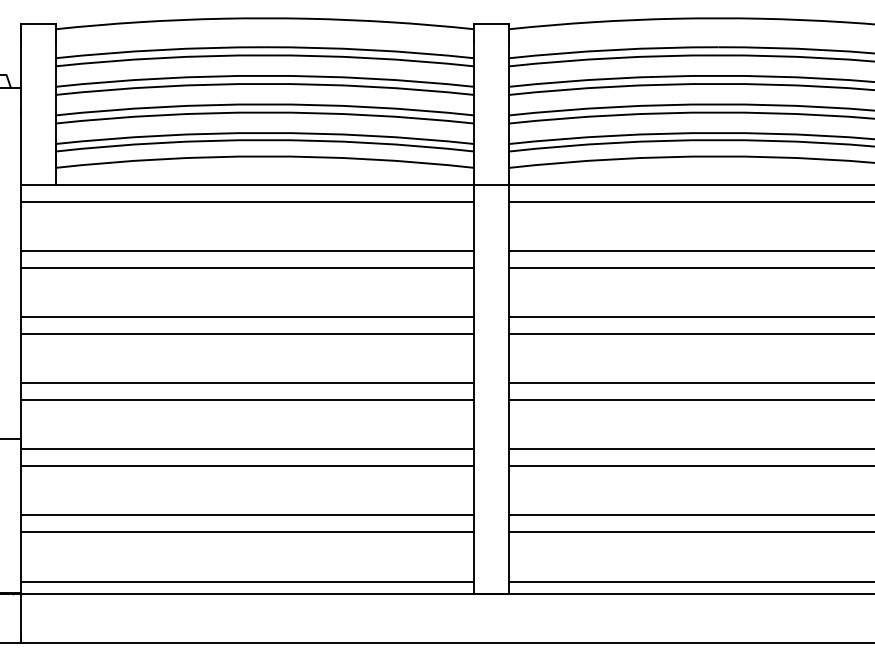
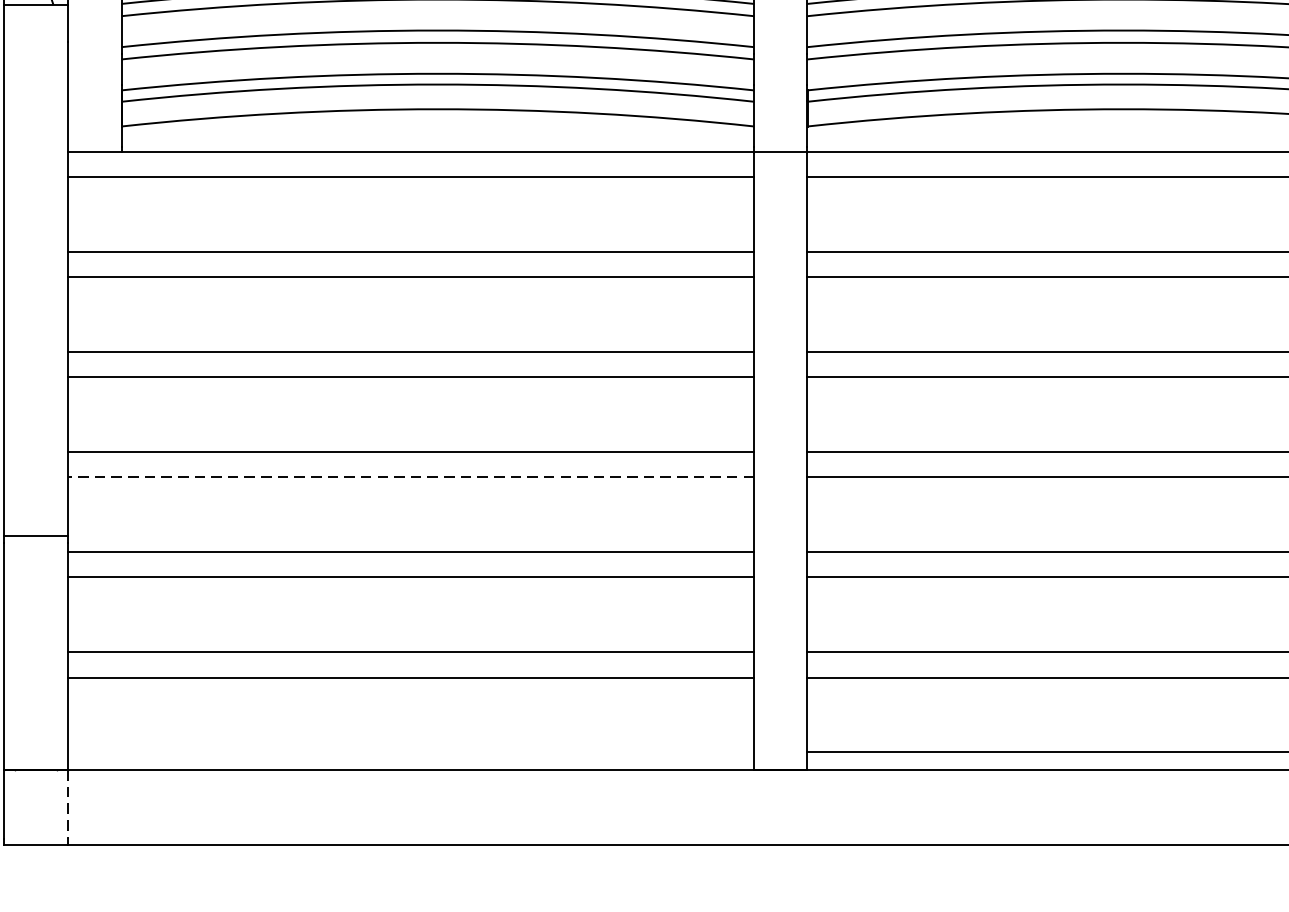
line: (247, 399) -> (411, 476), solid -> dashed
line: (247, 581) -> (411, 752), removed
line: (20, 616) -> (68, 804), solid -> dashed

